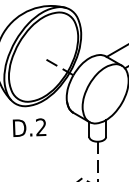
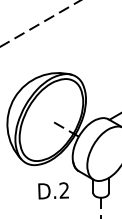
text: (29, 127) -> (53, 190), moved

